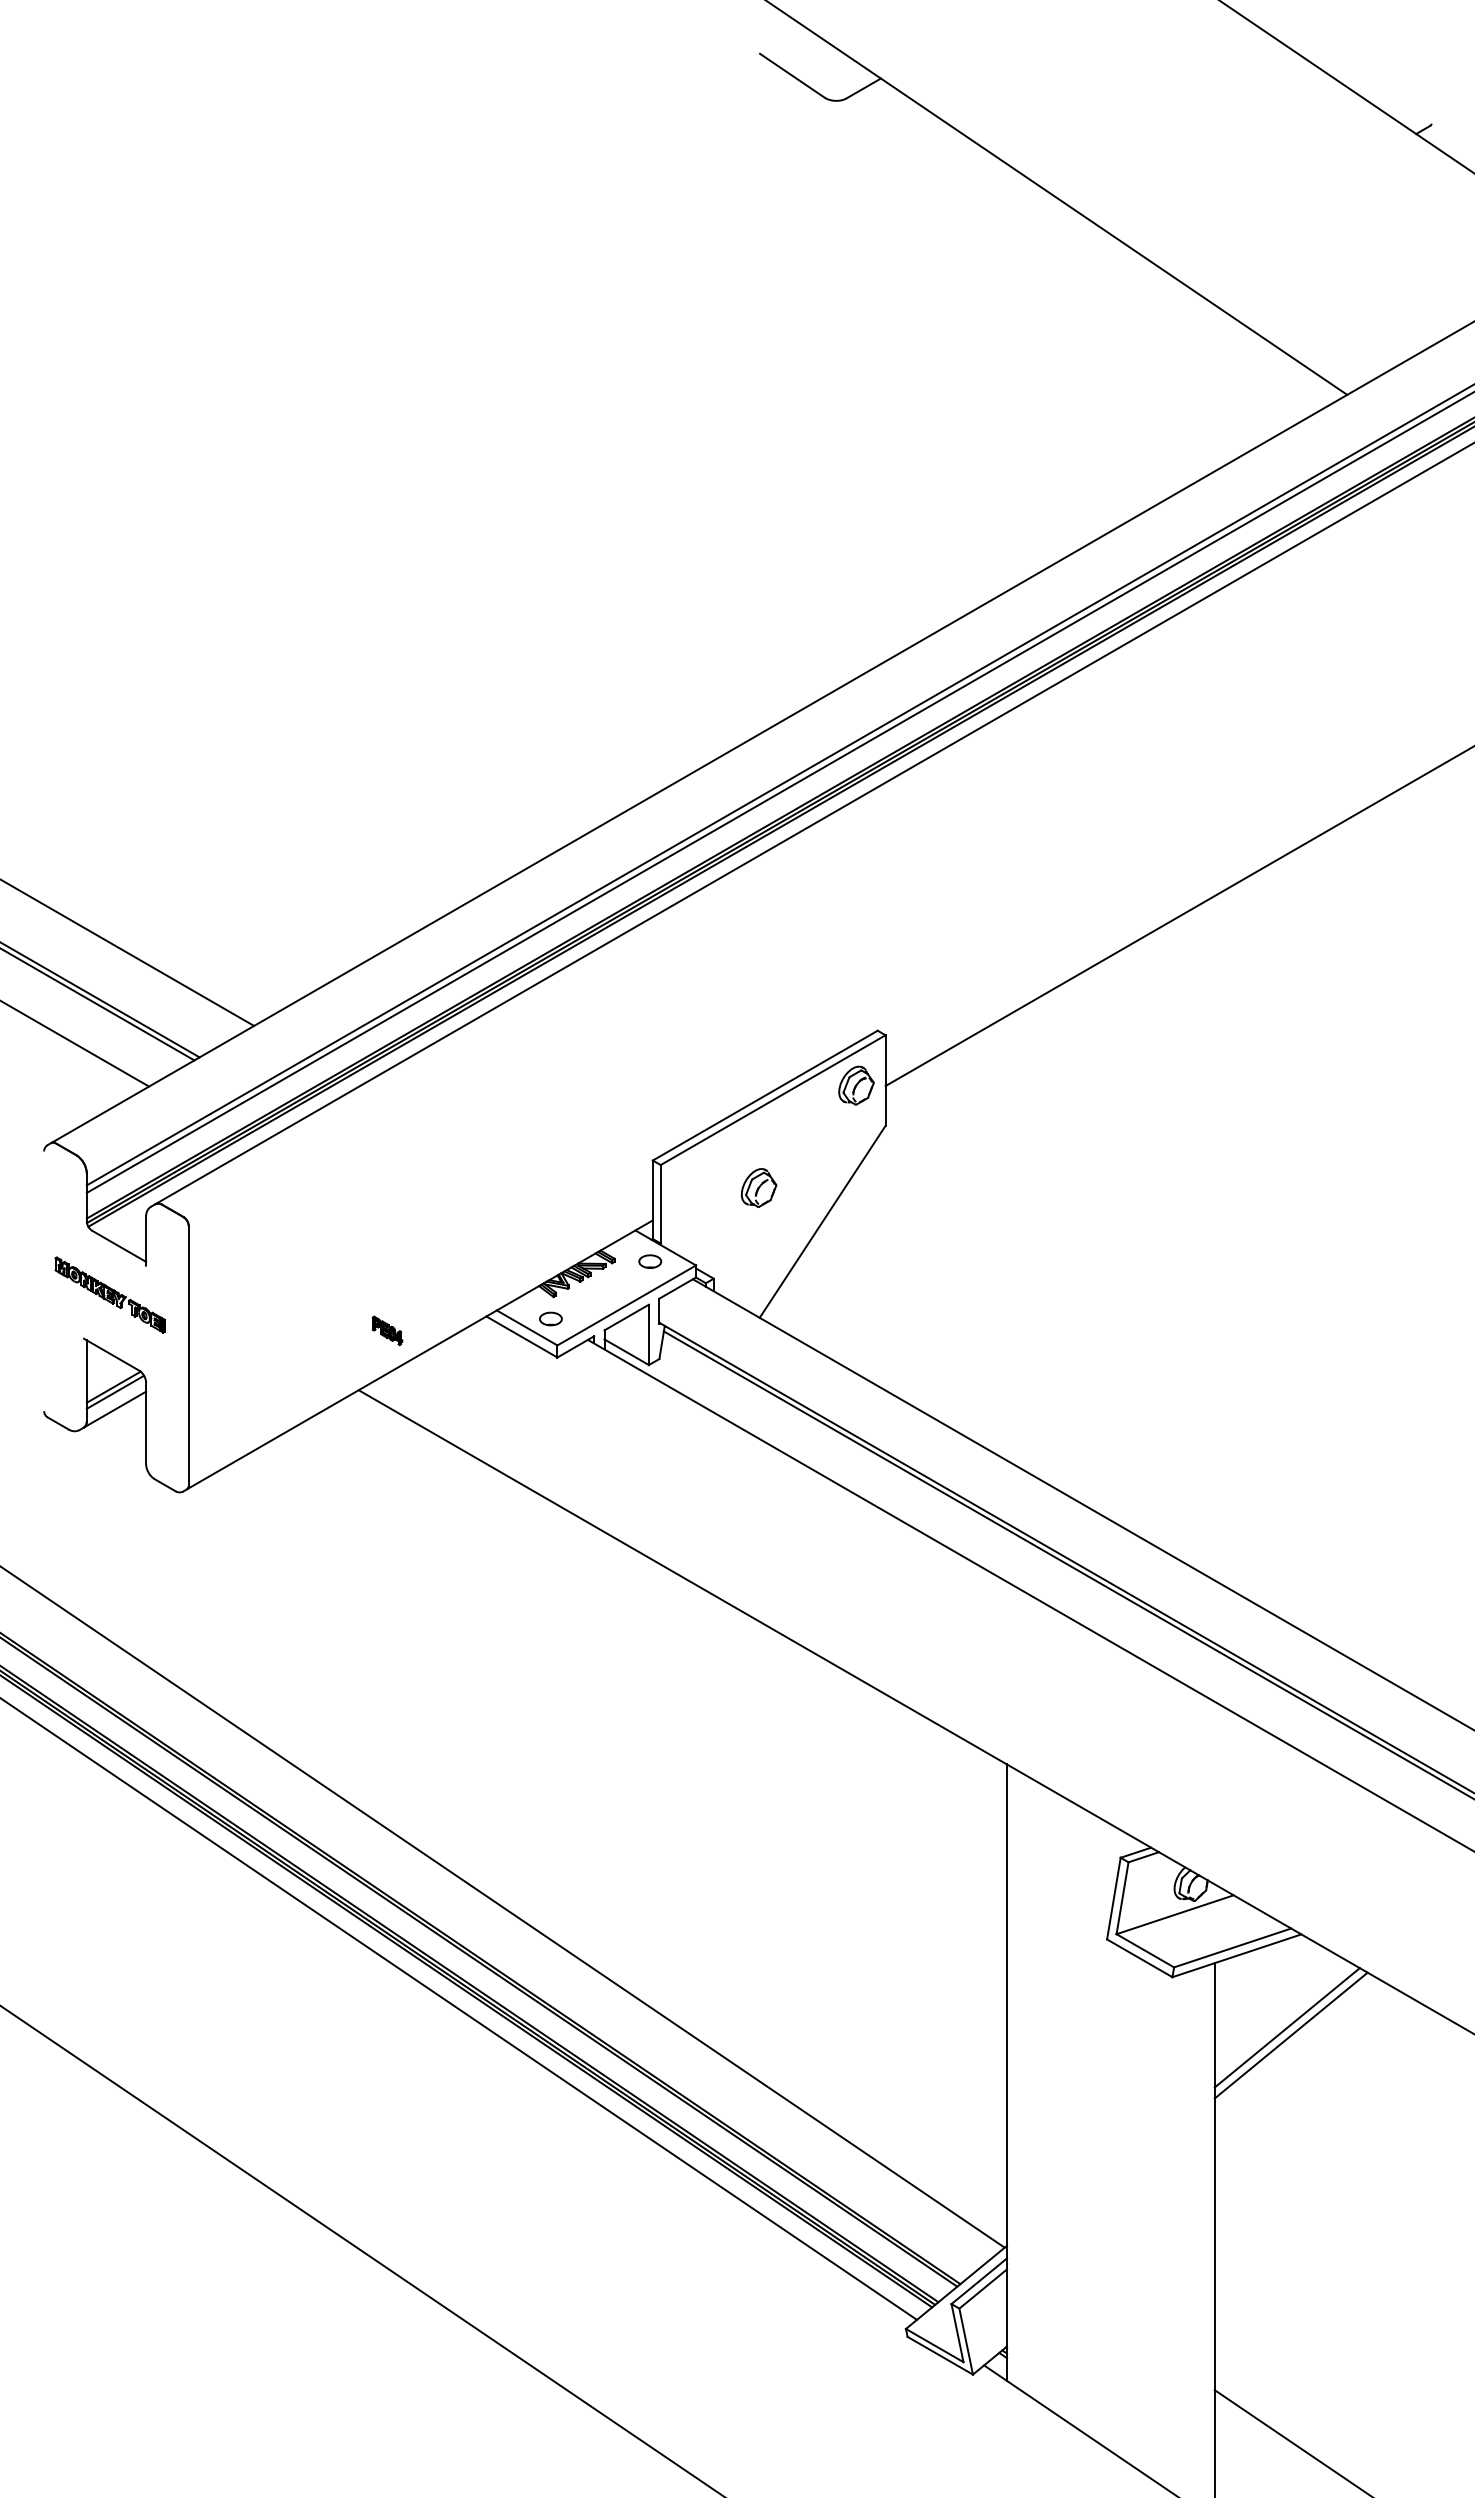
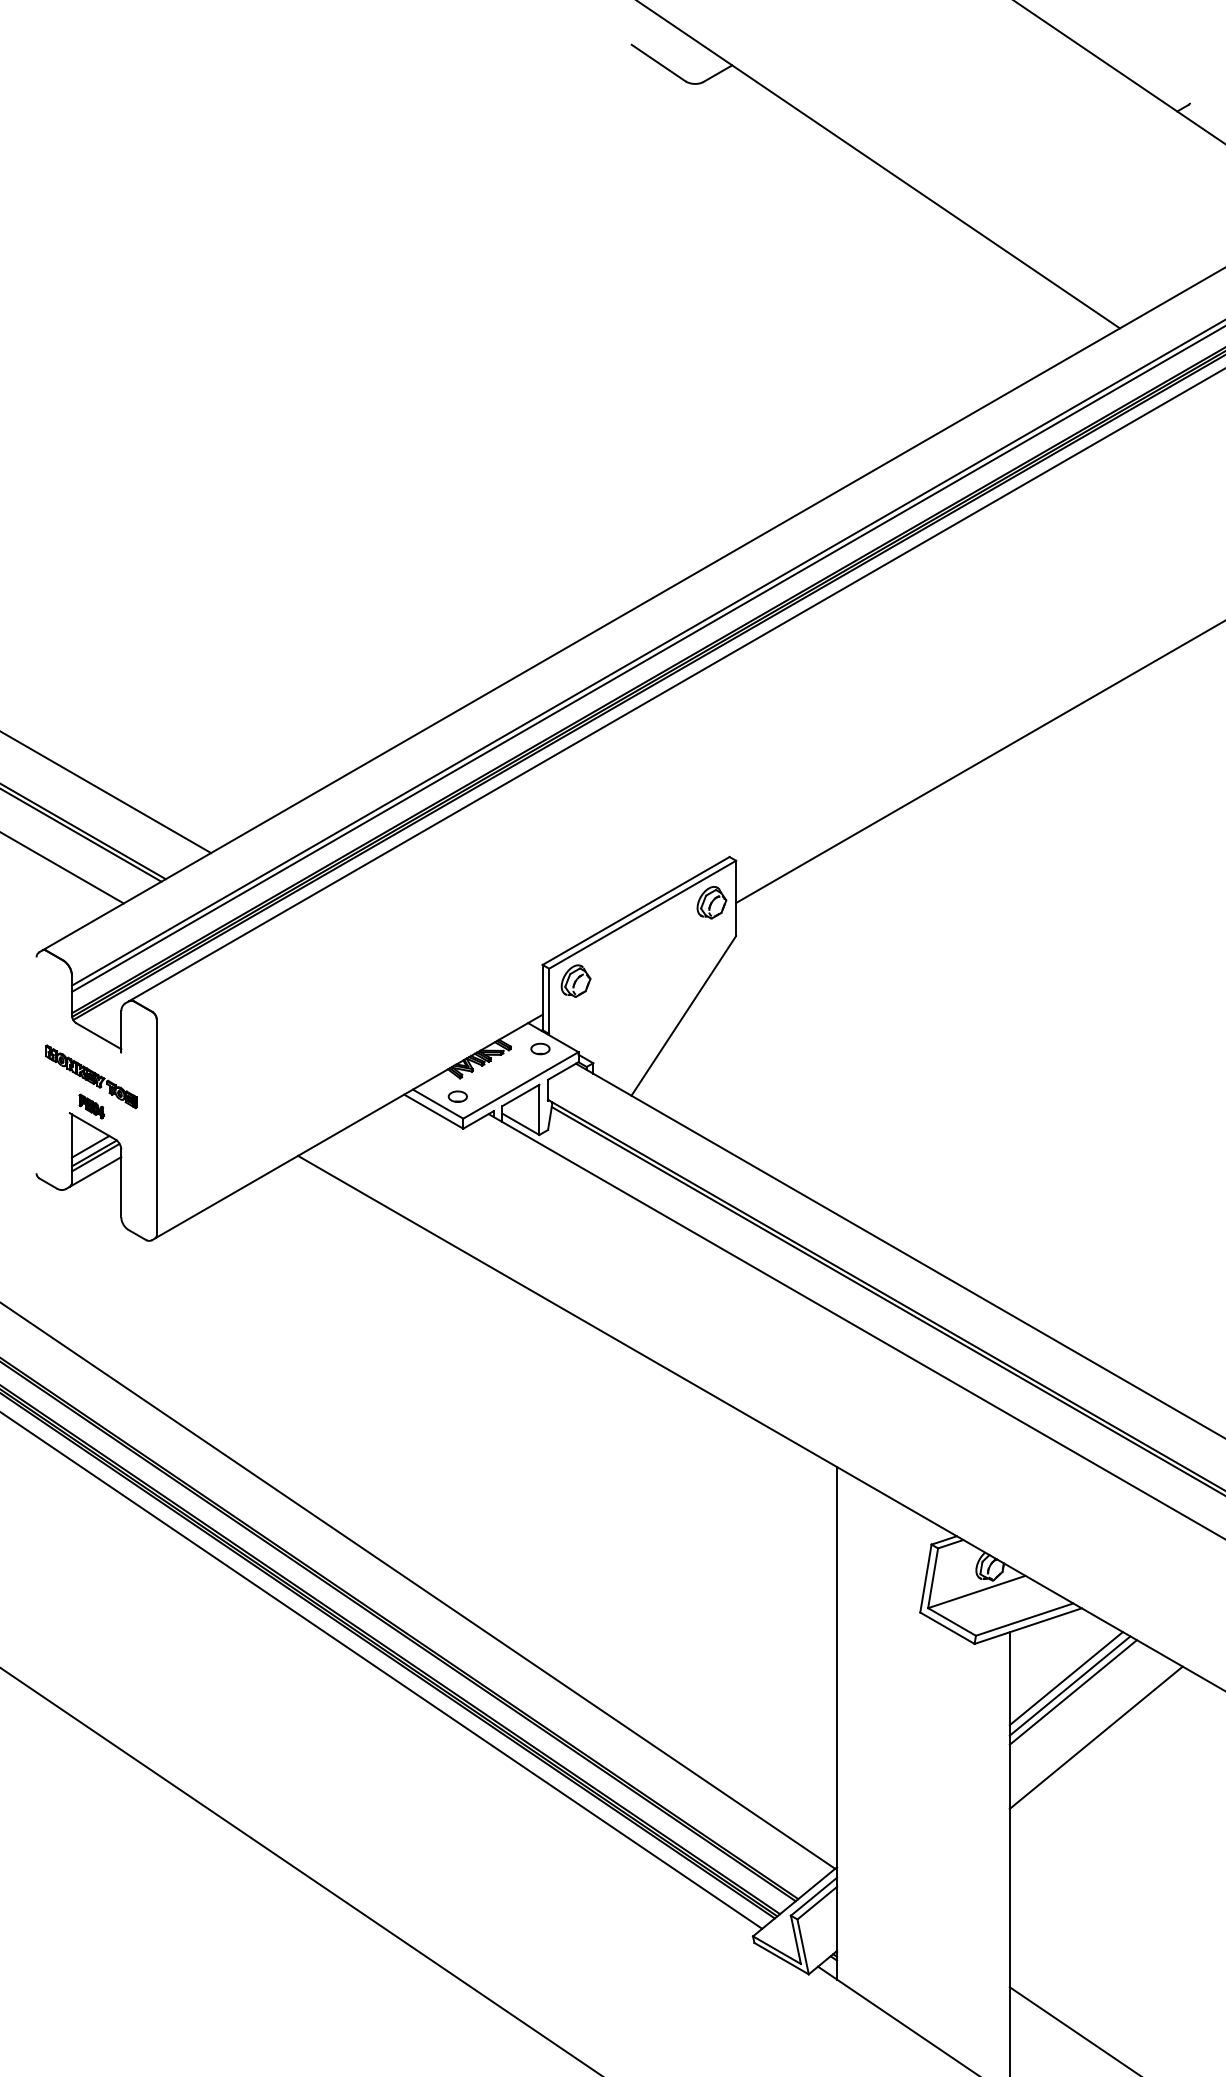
part: (758, 1187) -> (575, 980), moved
part: (387, 1330) -> (91, 1106), moved
line: (108, 1379) -> (90, 1146), added
line: (1282, 2018) -> (1066, 1678), added
line: (1318, 2089) -> (1096, 1737), added

